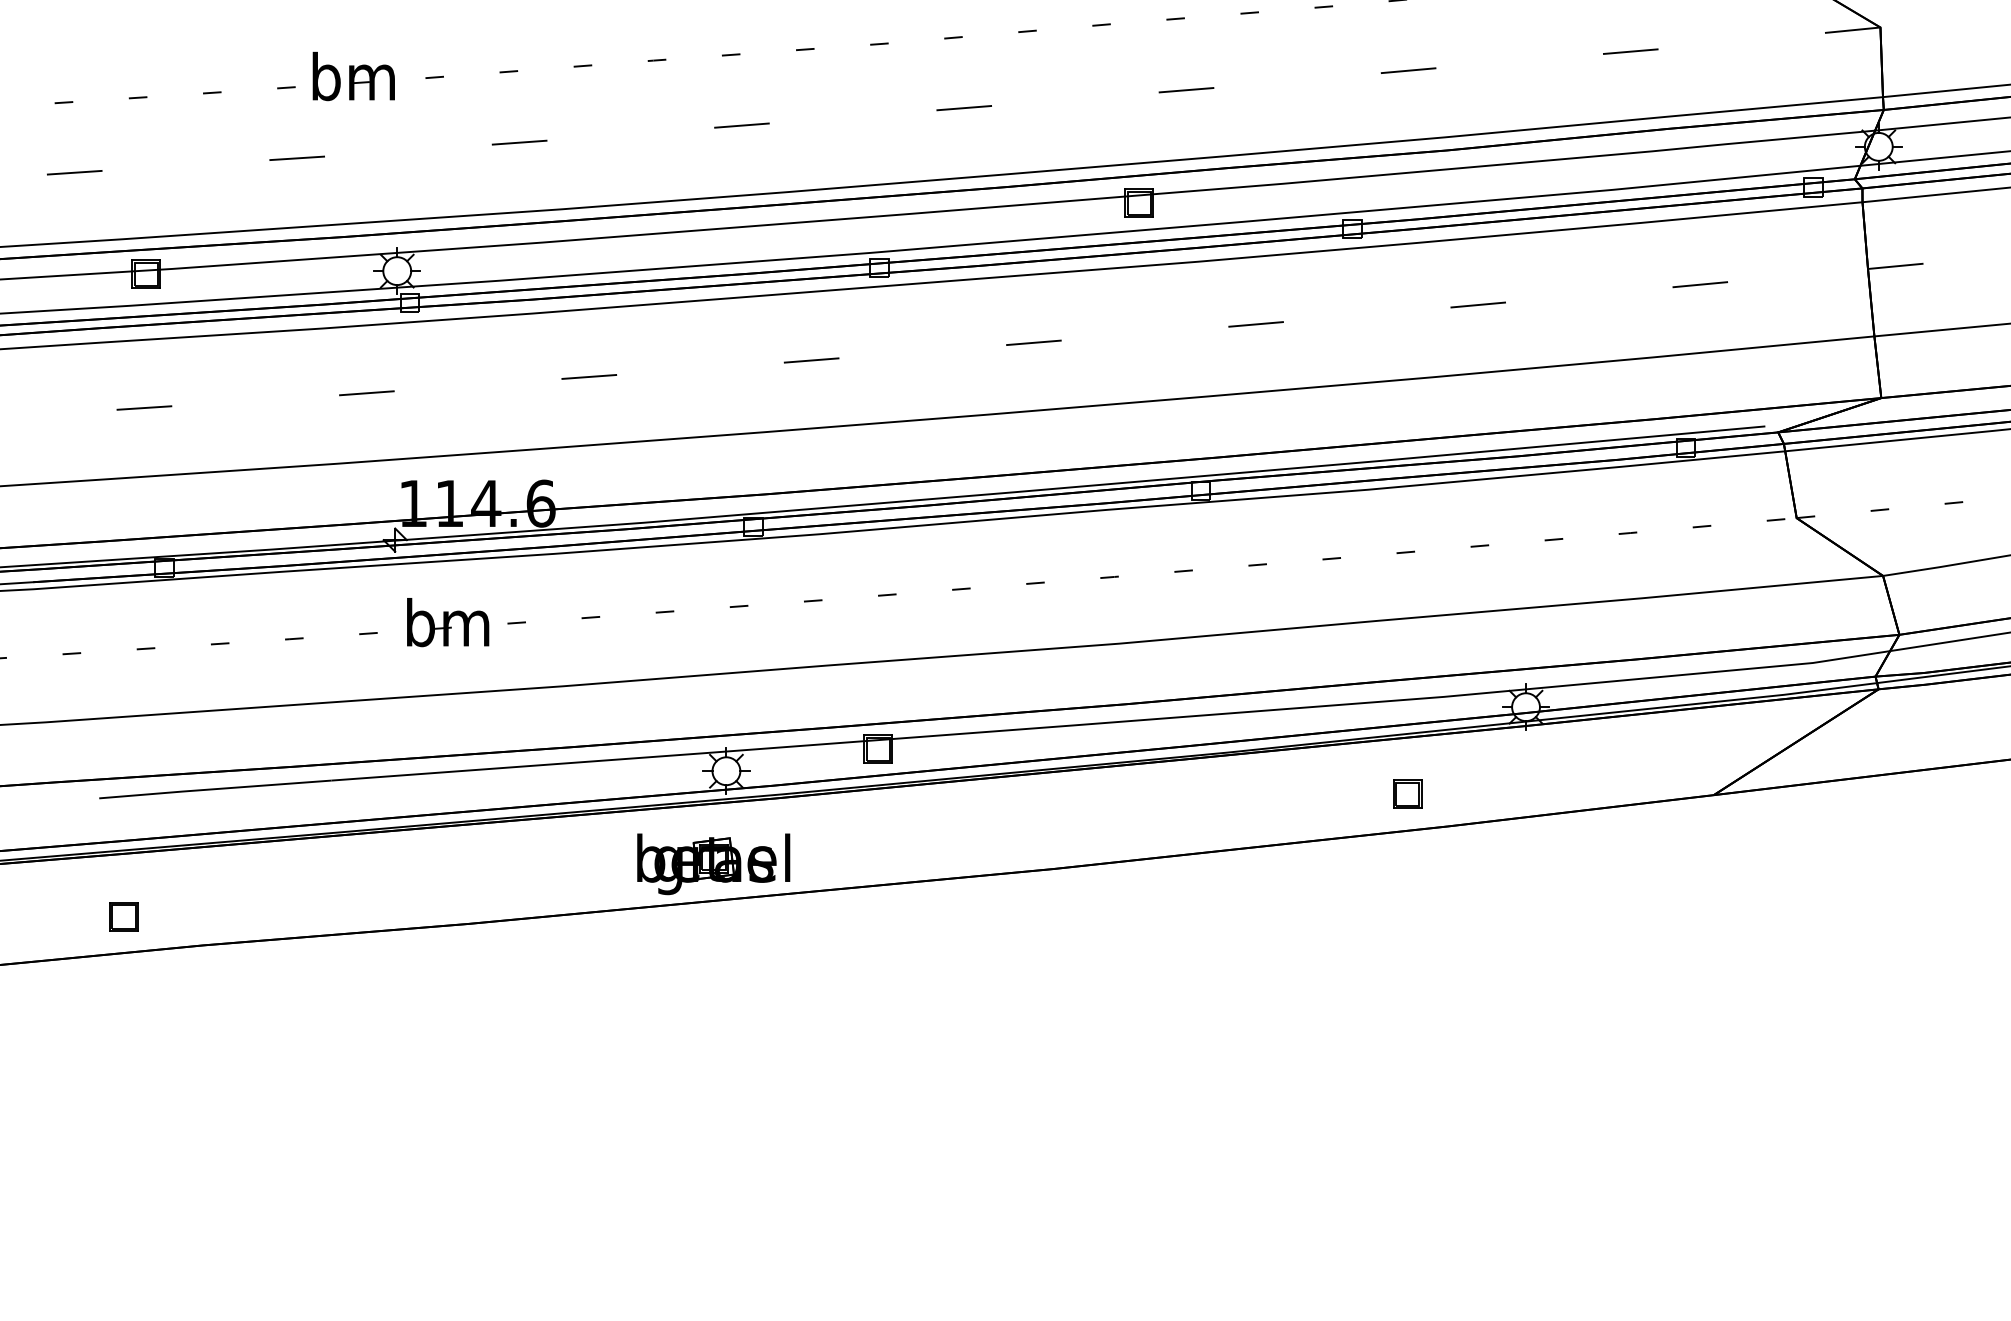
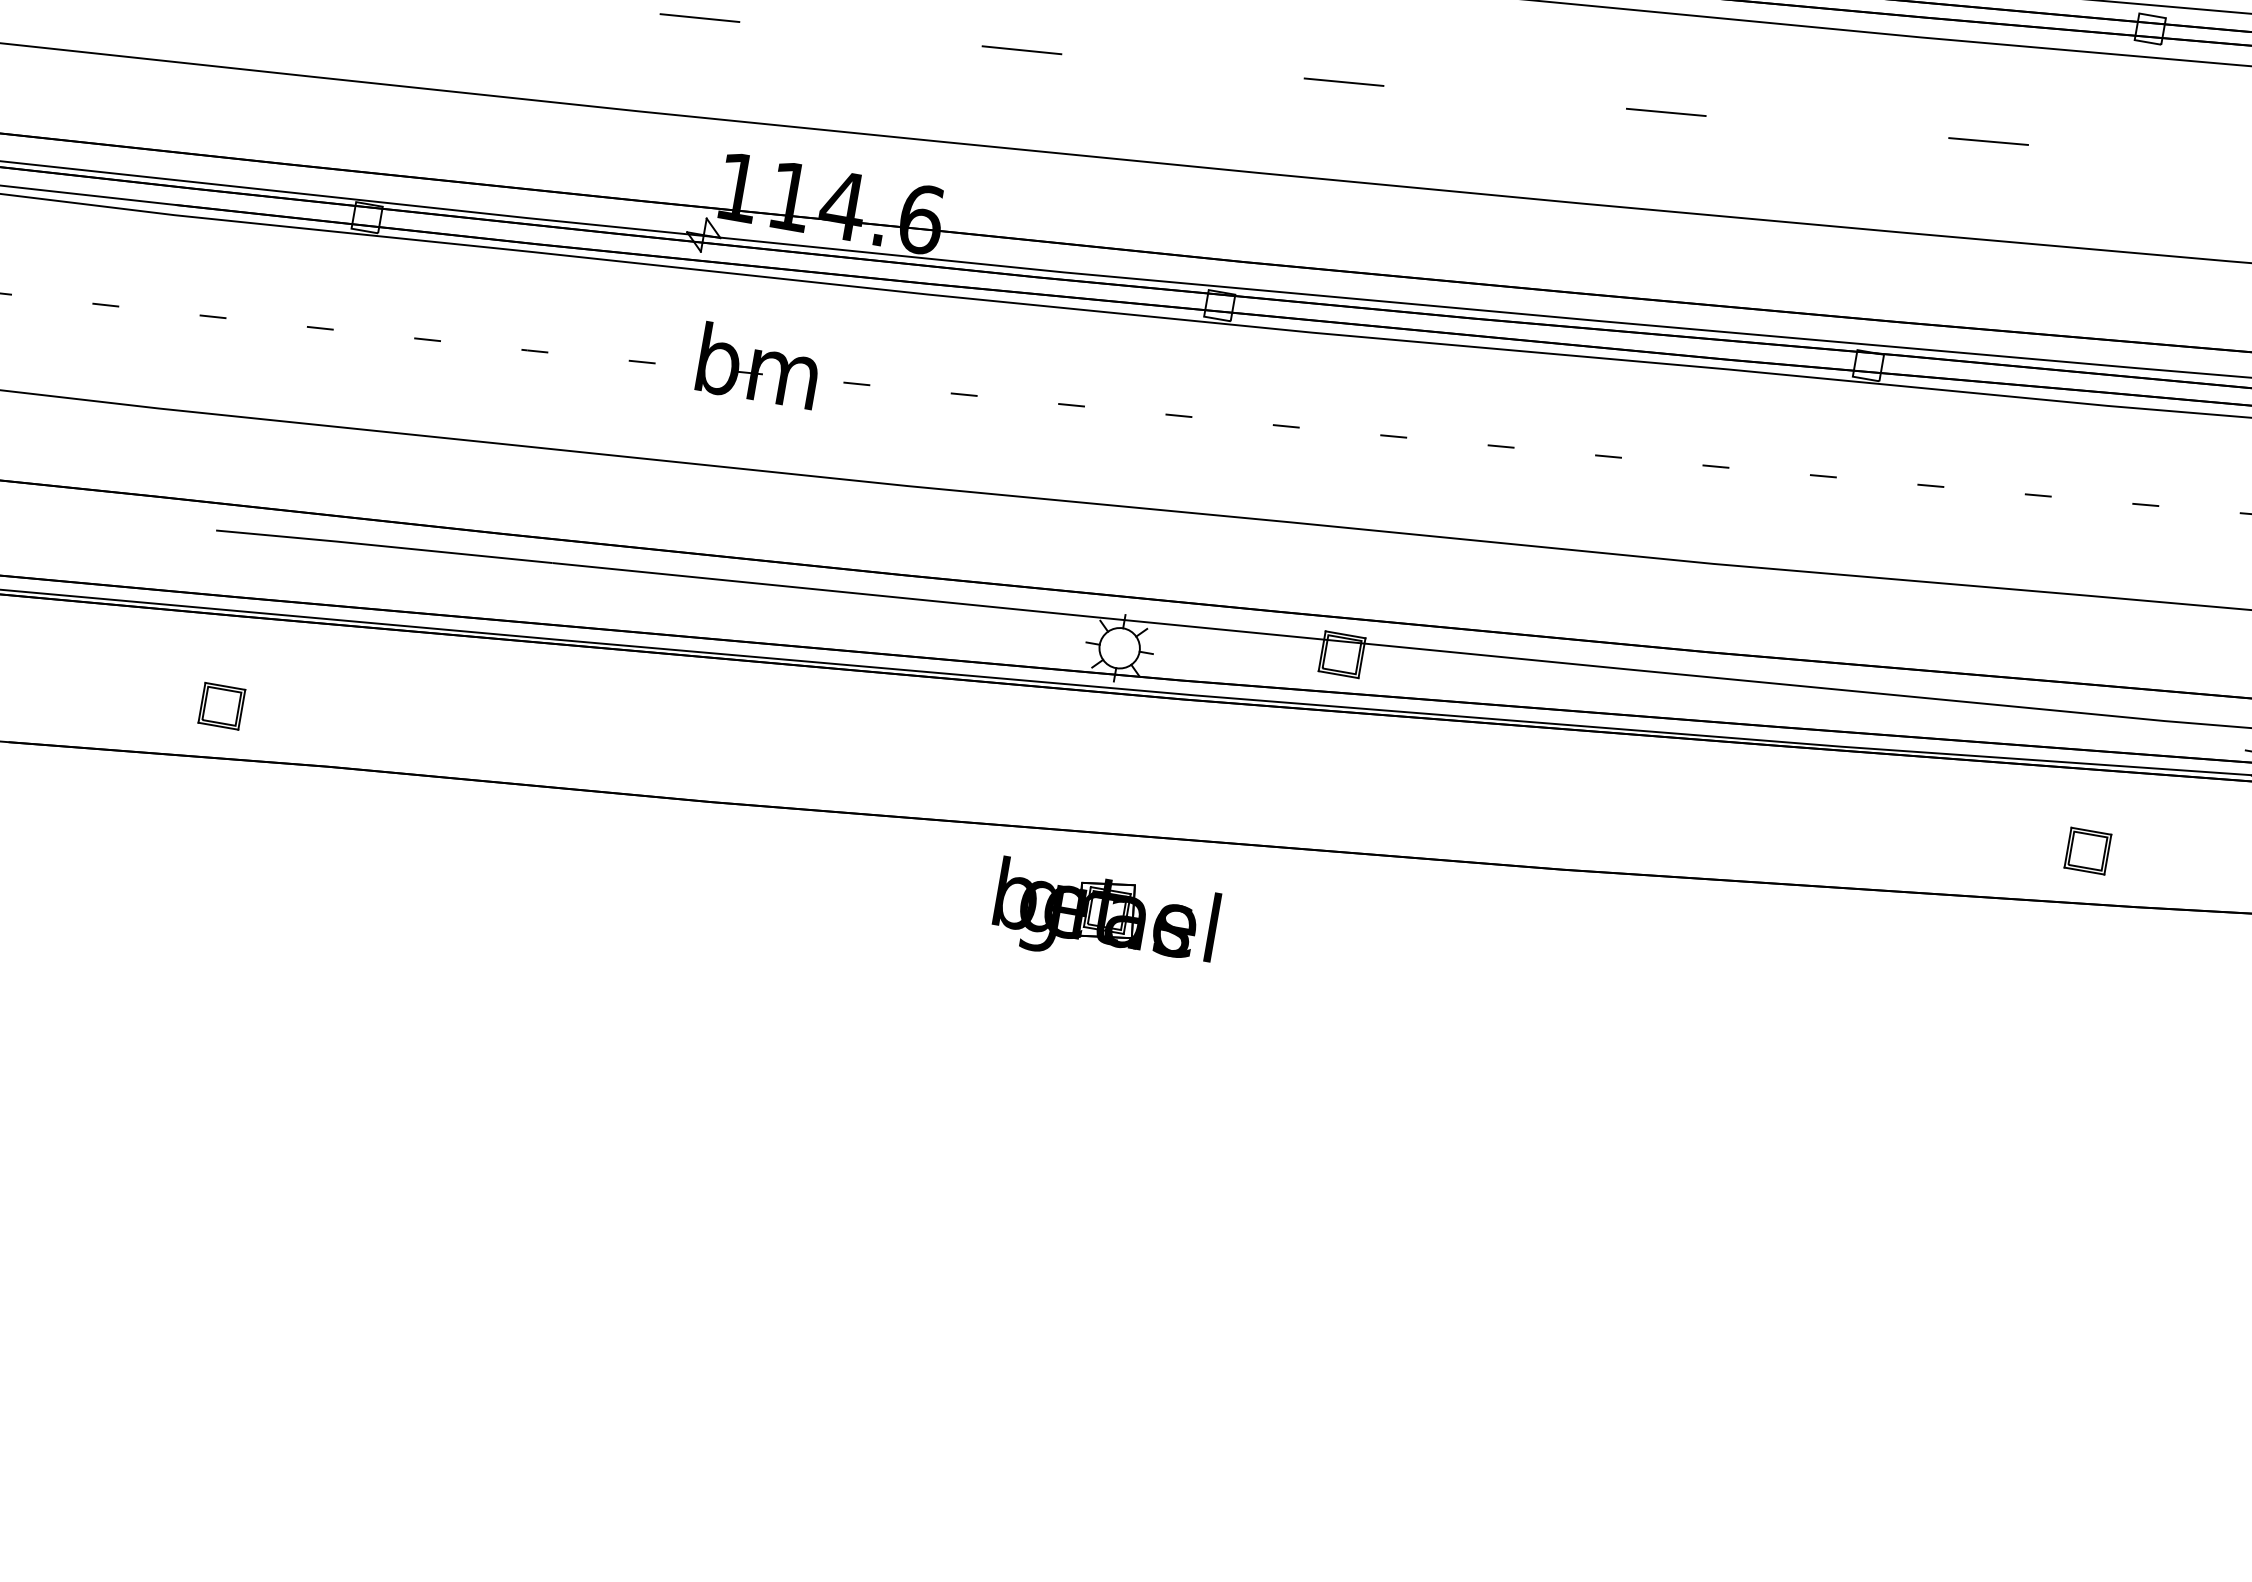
part: (713, 864) -> (1105, 918), moved

